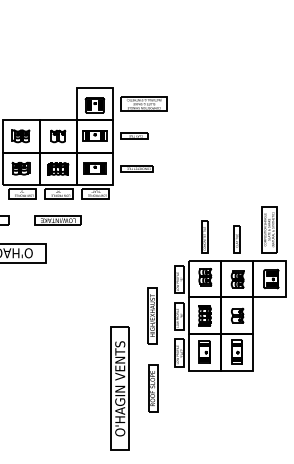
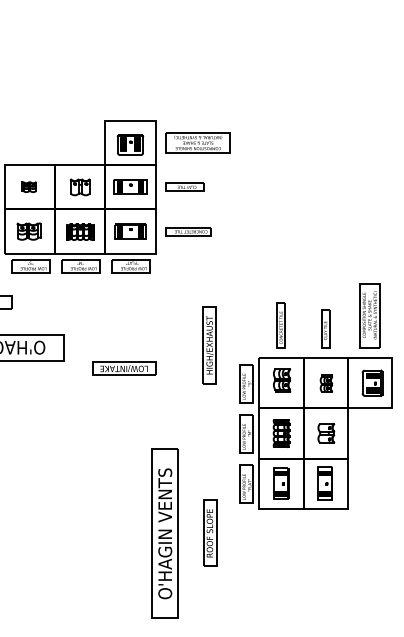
part: (20, 136) -> (28, 187), size x0.6
part: (57, 220) -> (123, 368), moved
part: (237, 279) -> (326, 383), size x0.7
part: (152, 315) -> (209, 345), moved

